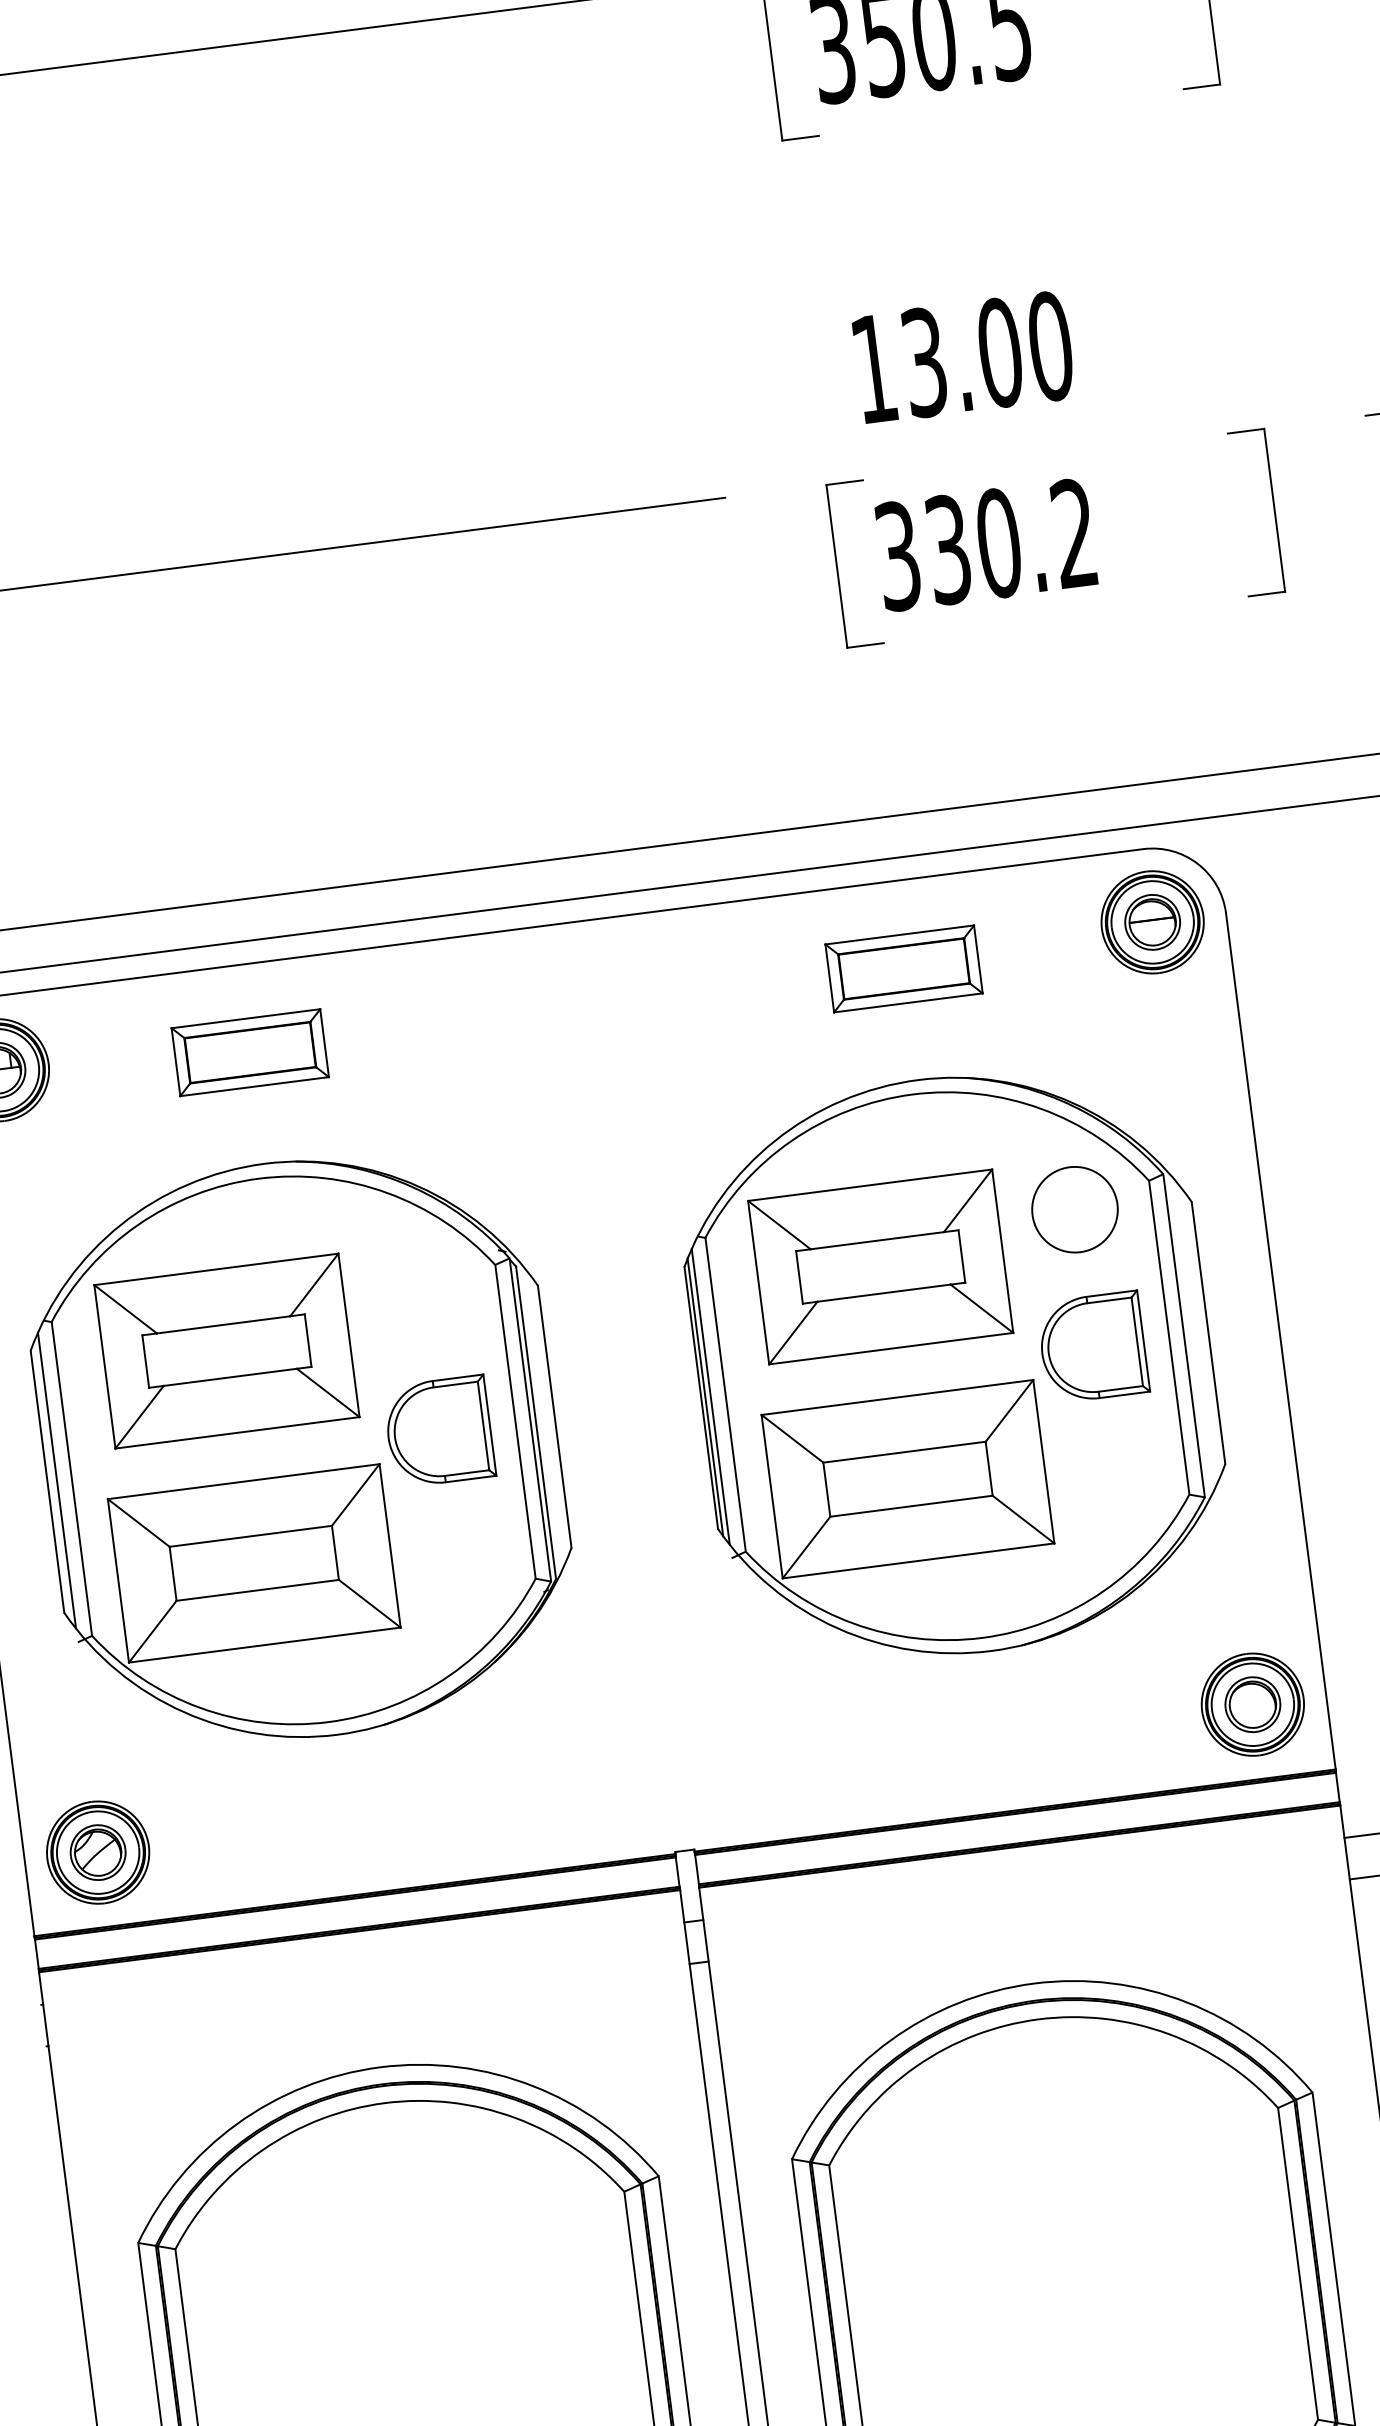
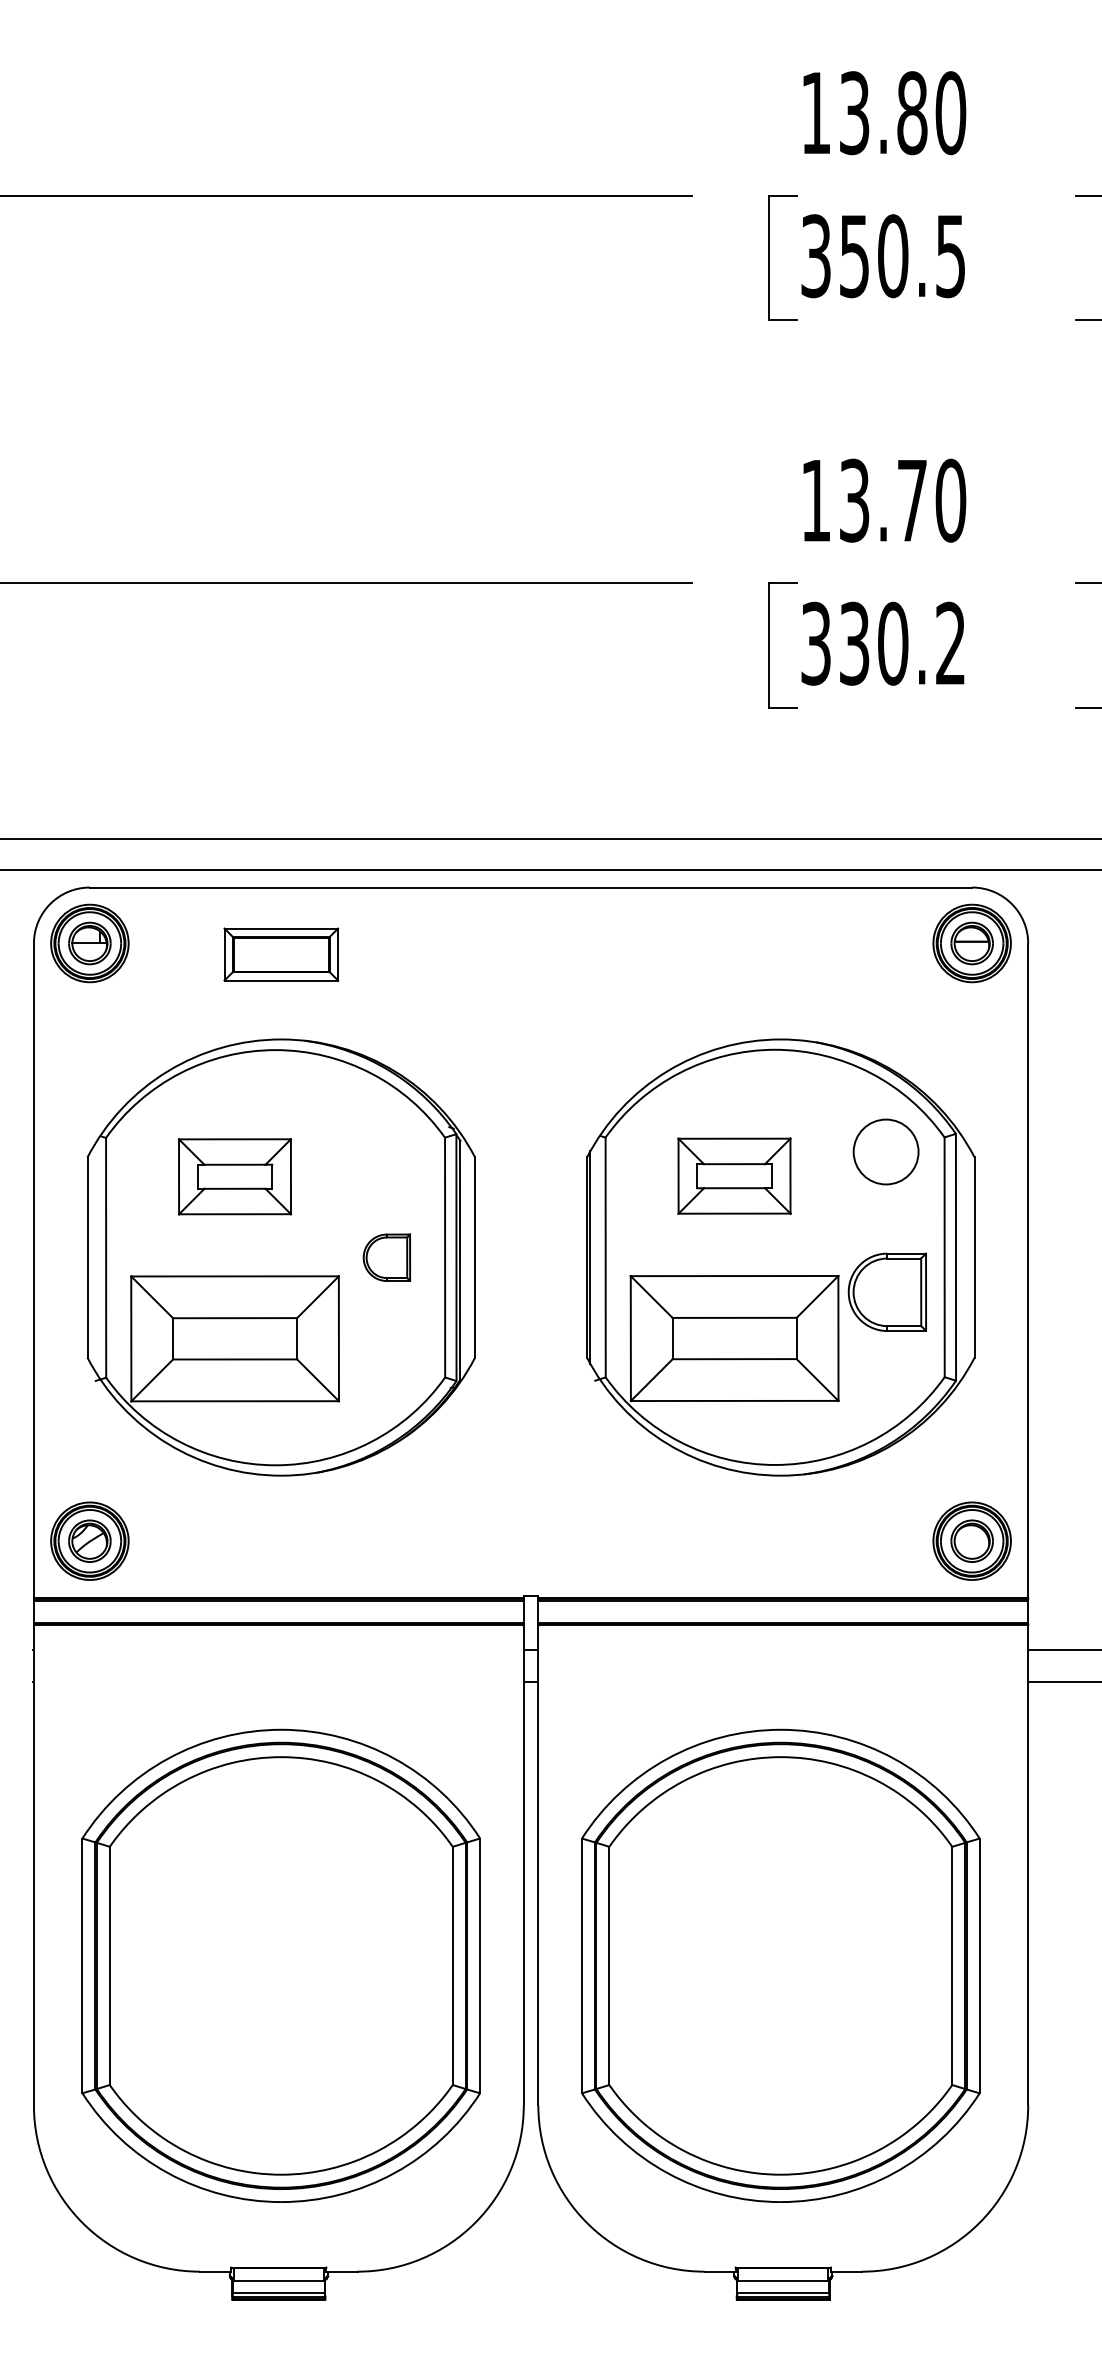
text: (1000, 352) -> (912, 500), 13.00 -> 13.70
part: (903, 968) -> (780, 954), removed
part: (880, 1265) -> (734, 1175), size x0.6
part: (1091, 1346) -> (886, 1291), moved
part: (226, 1351) -> (234, 1176), size x0.6
line: (711, 1396) -> (594, 1257), removed
part: (438, 1431) -> (386, 1257), size x0.6
line: (56, 1480) -> (94, 1257), removed

